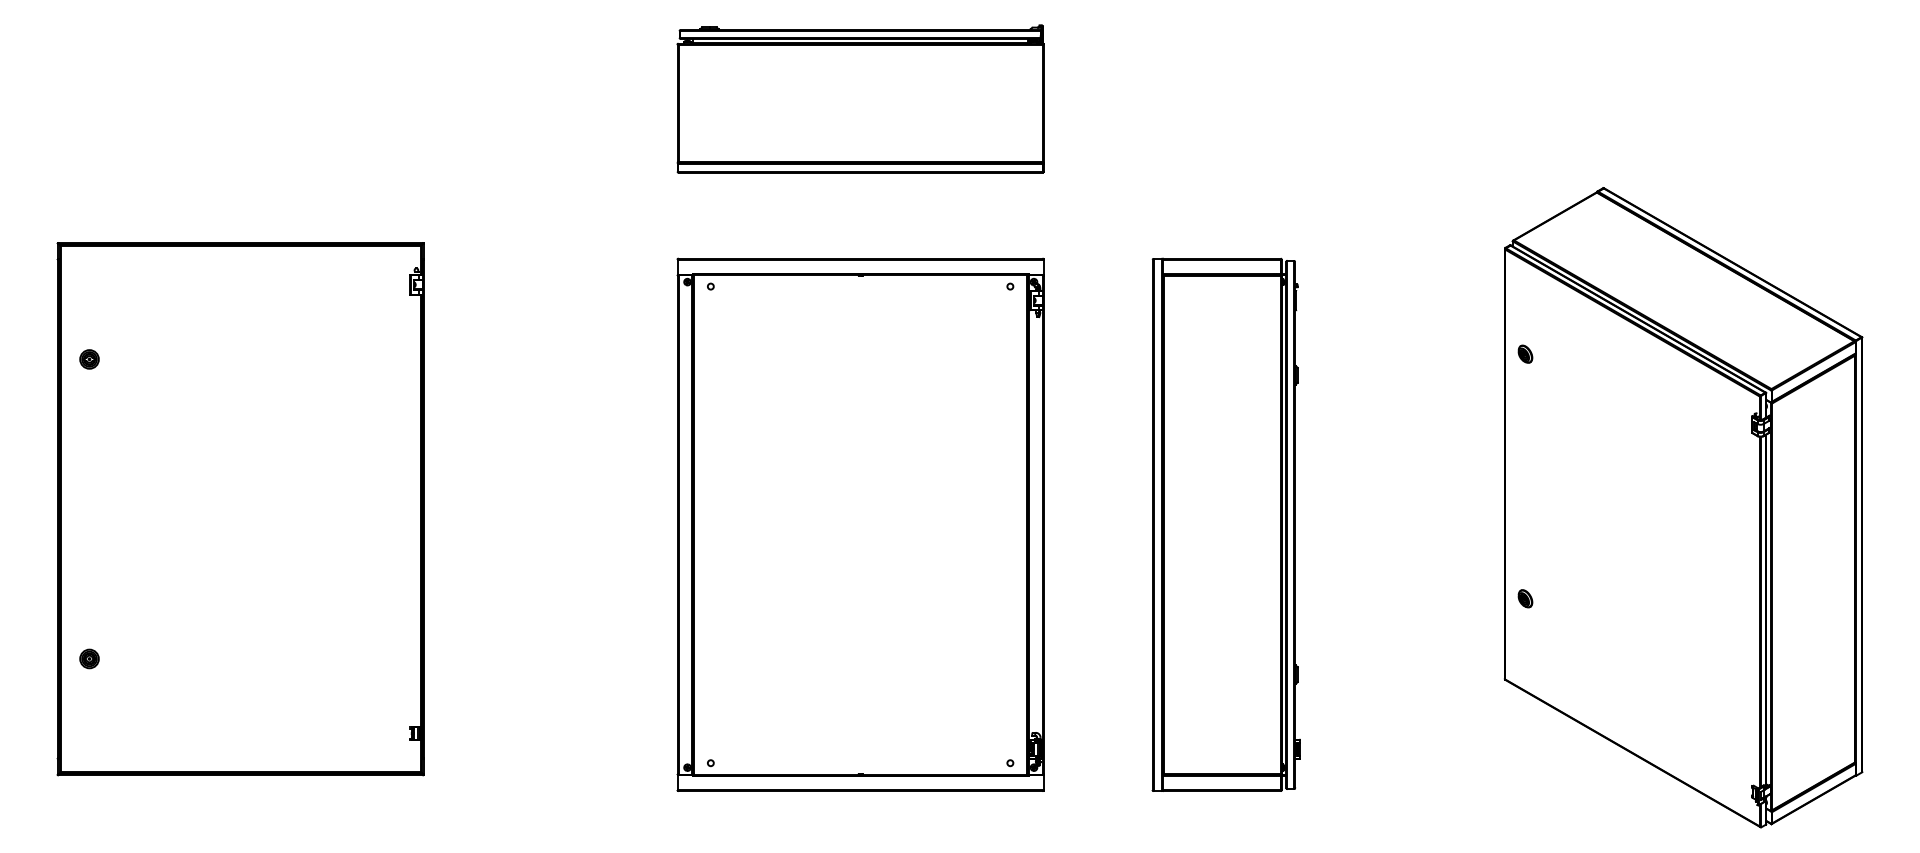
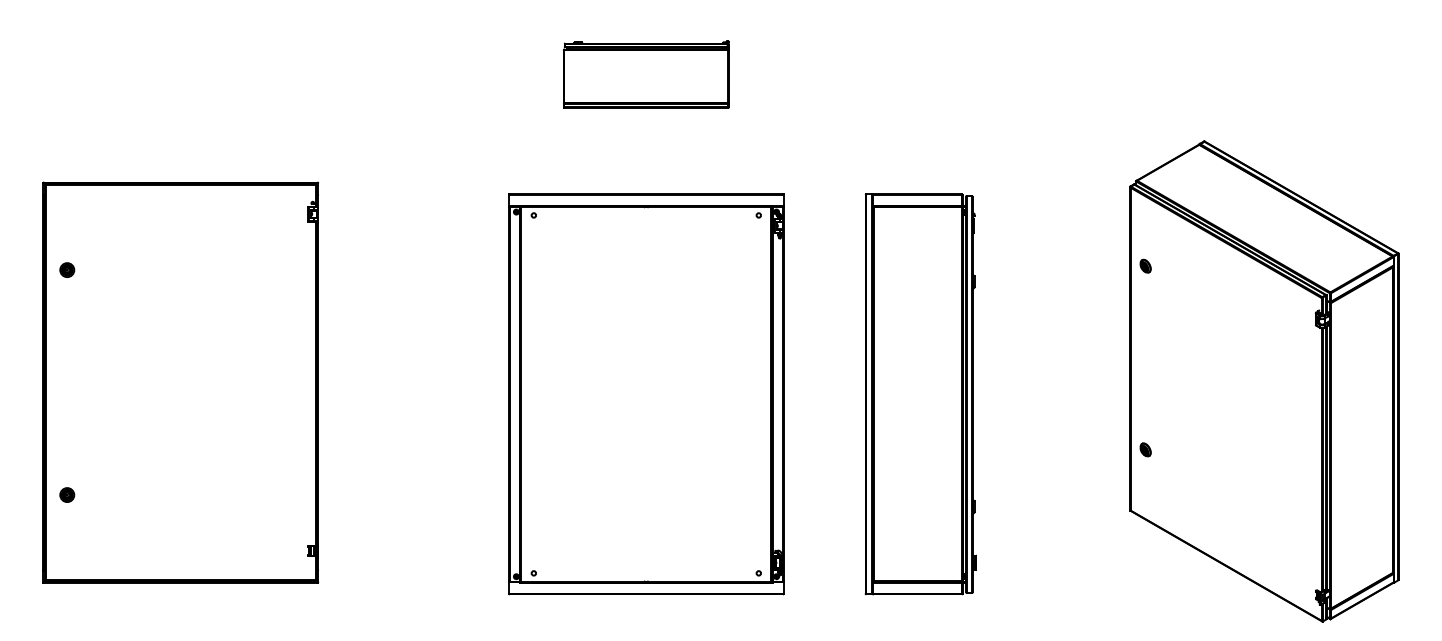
part: (860, 98) -> (646, 74), size x0.6

